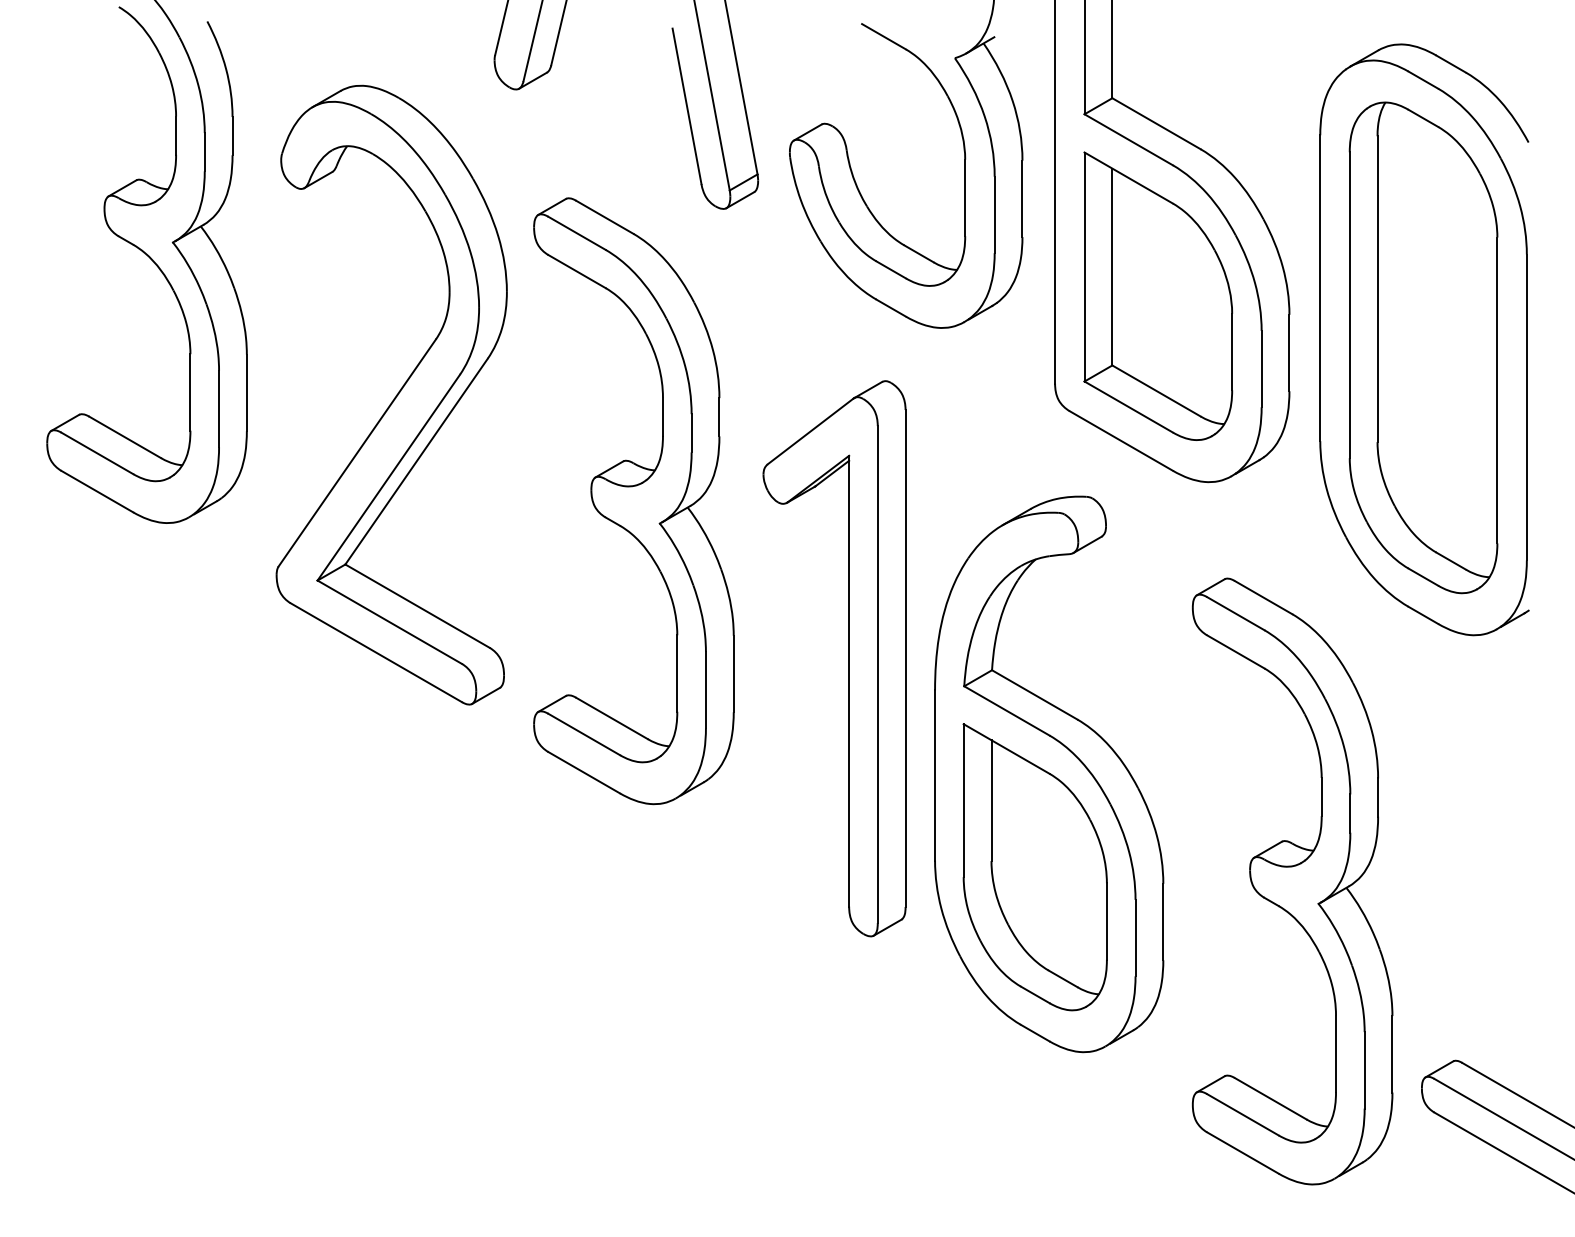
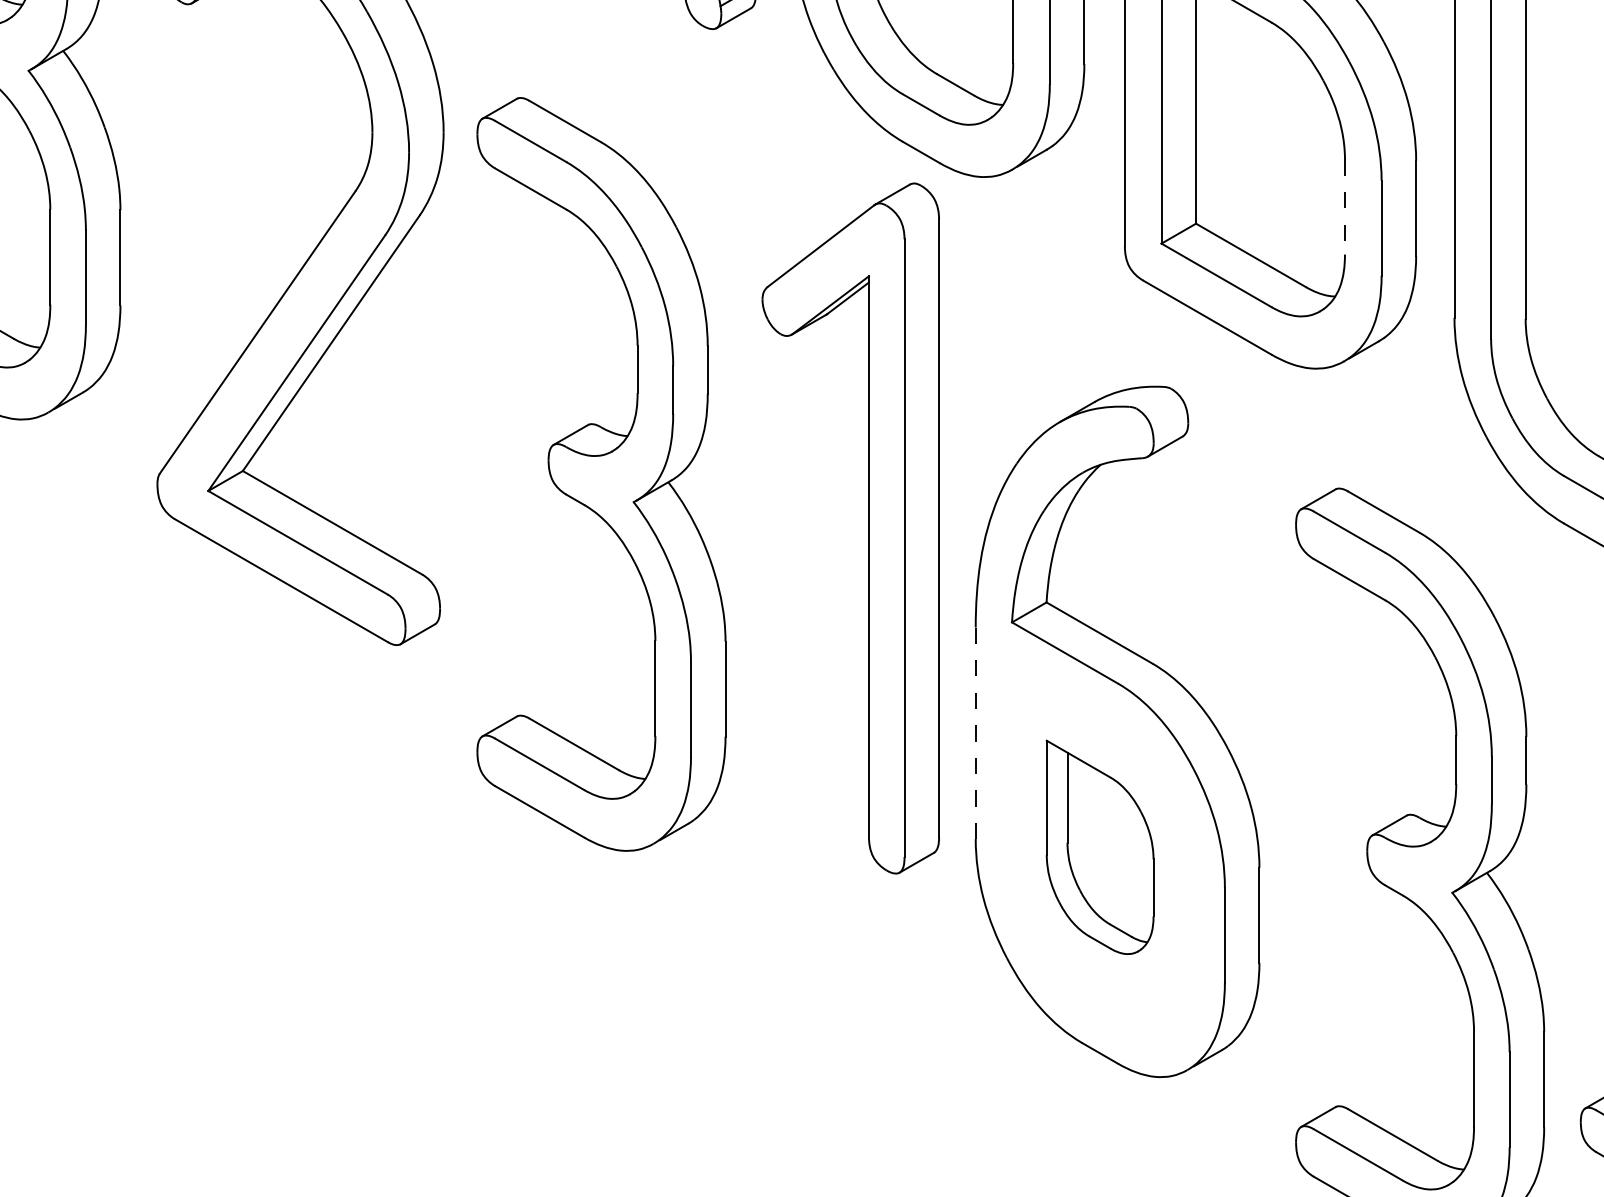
line: (1232, 352) -> (1345, 207), solid -> dashed
part: (633, 501) -> (600, 474), moved
part: (848, 658) -> (868, 528), moved
line: (935, 776) -> (976, 734), solid -> dashed
part: (1034, 867) -> (1099, 847), size x0.6

